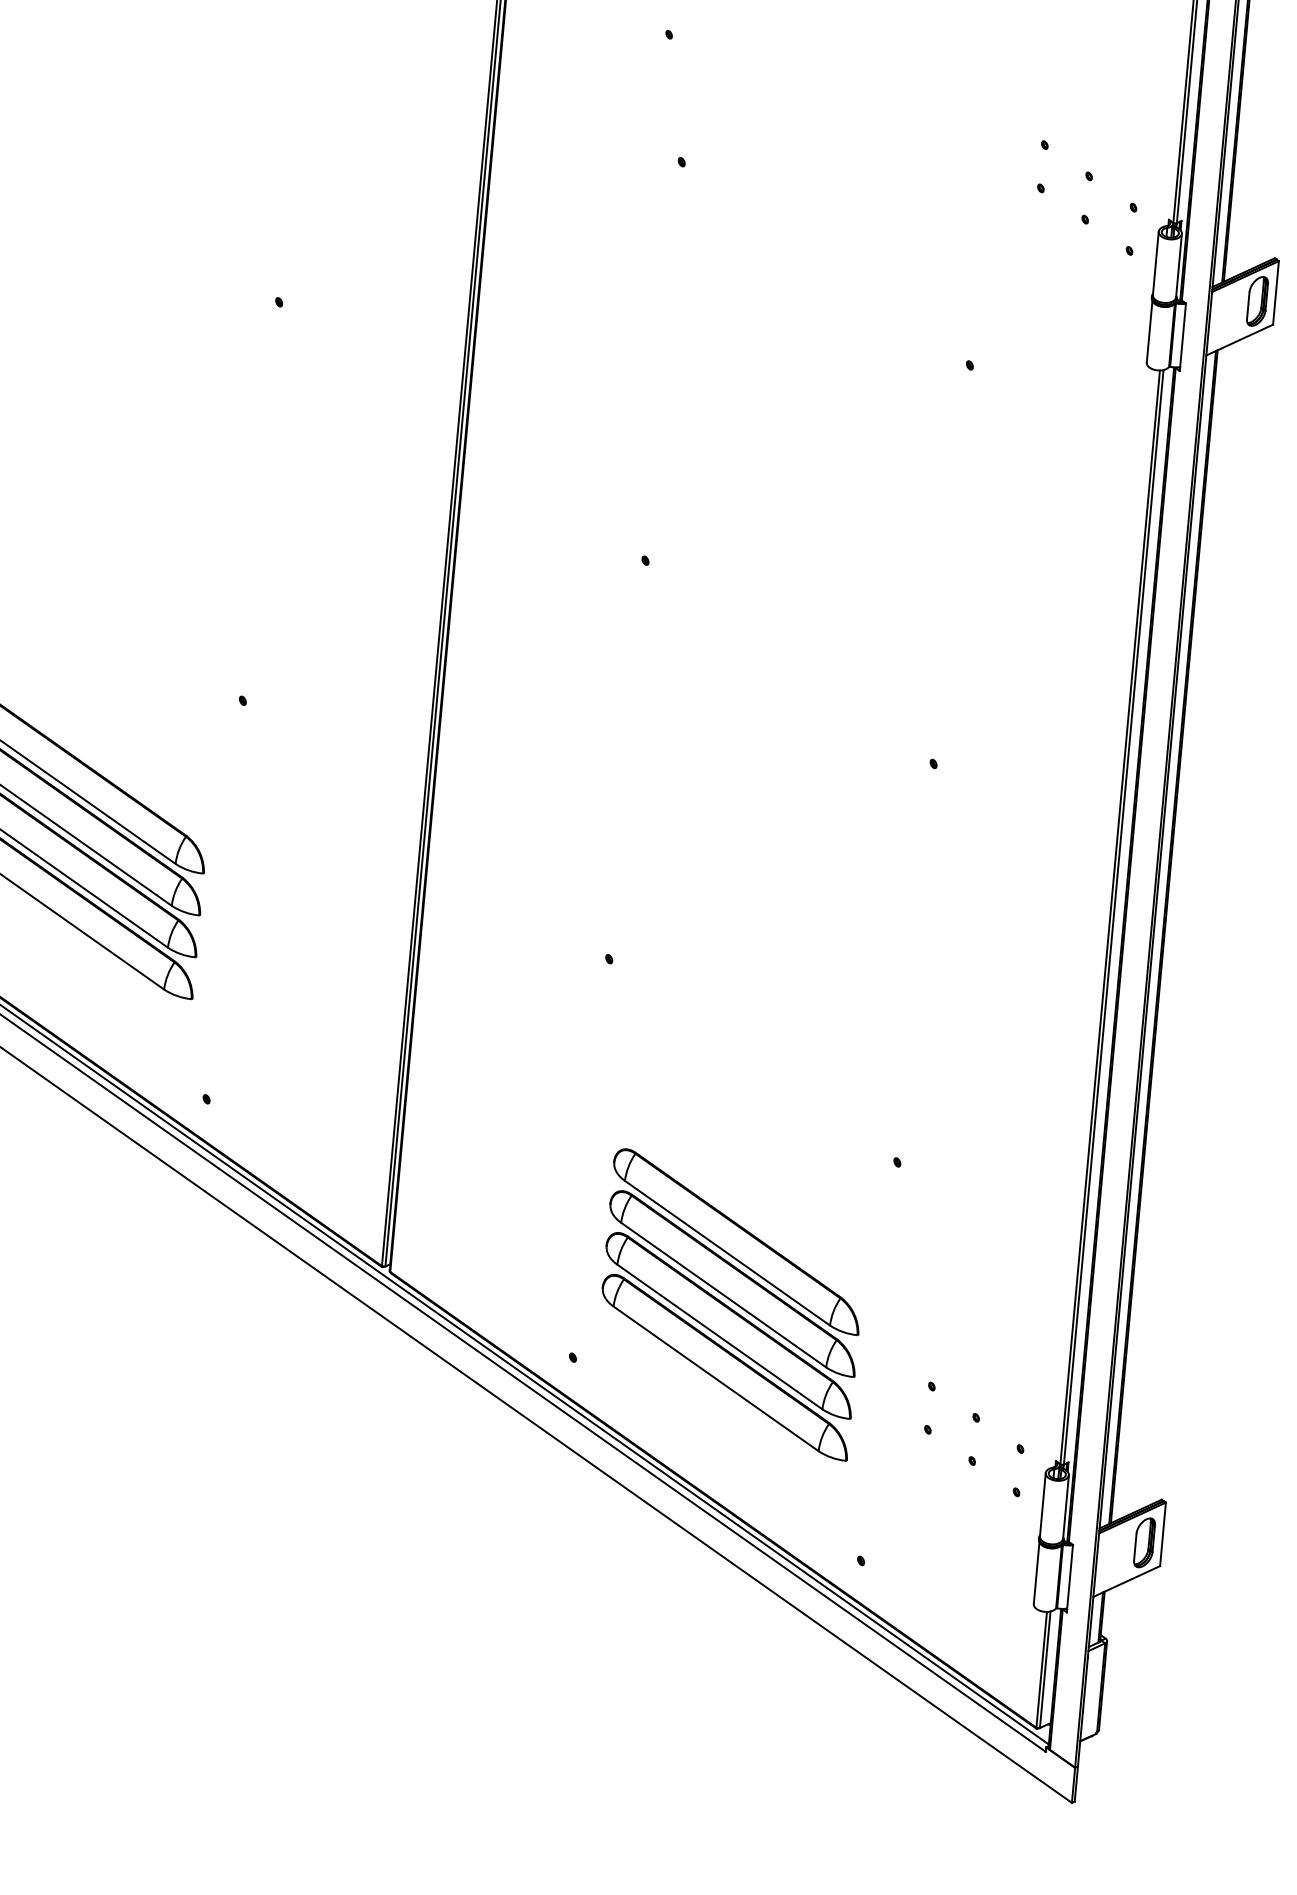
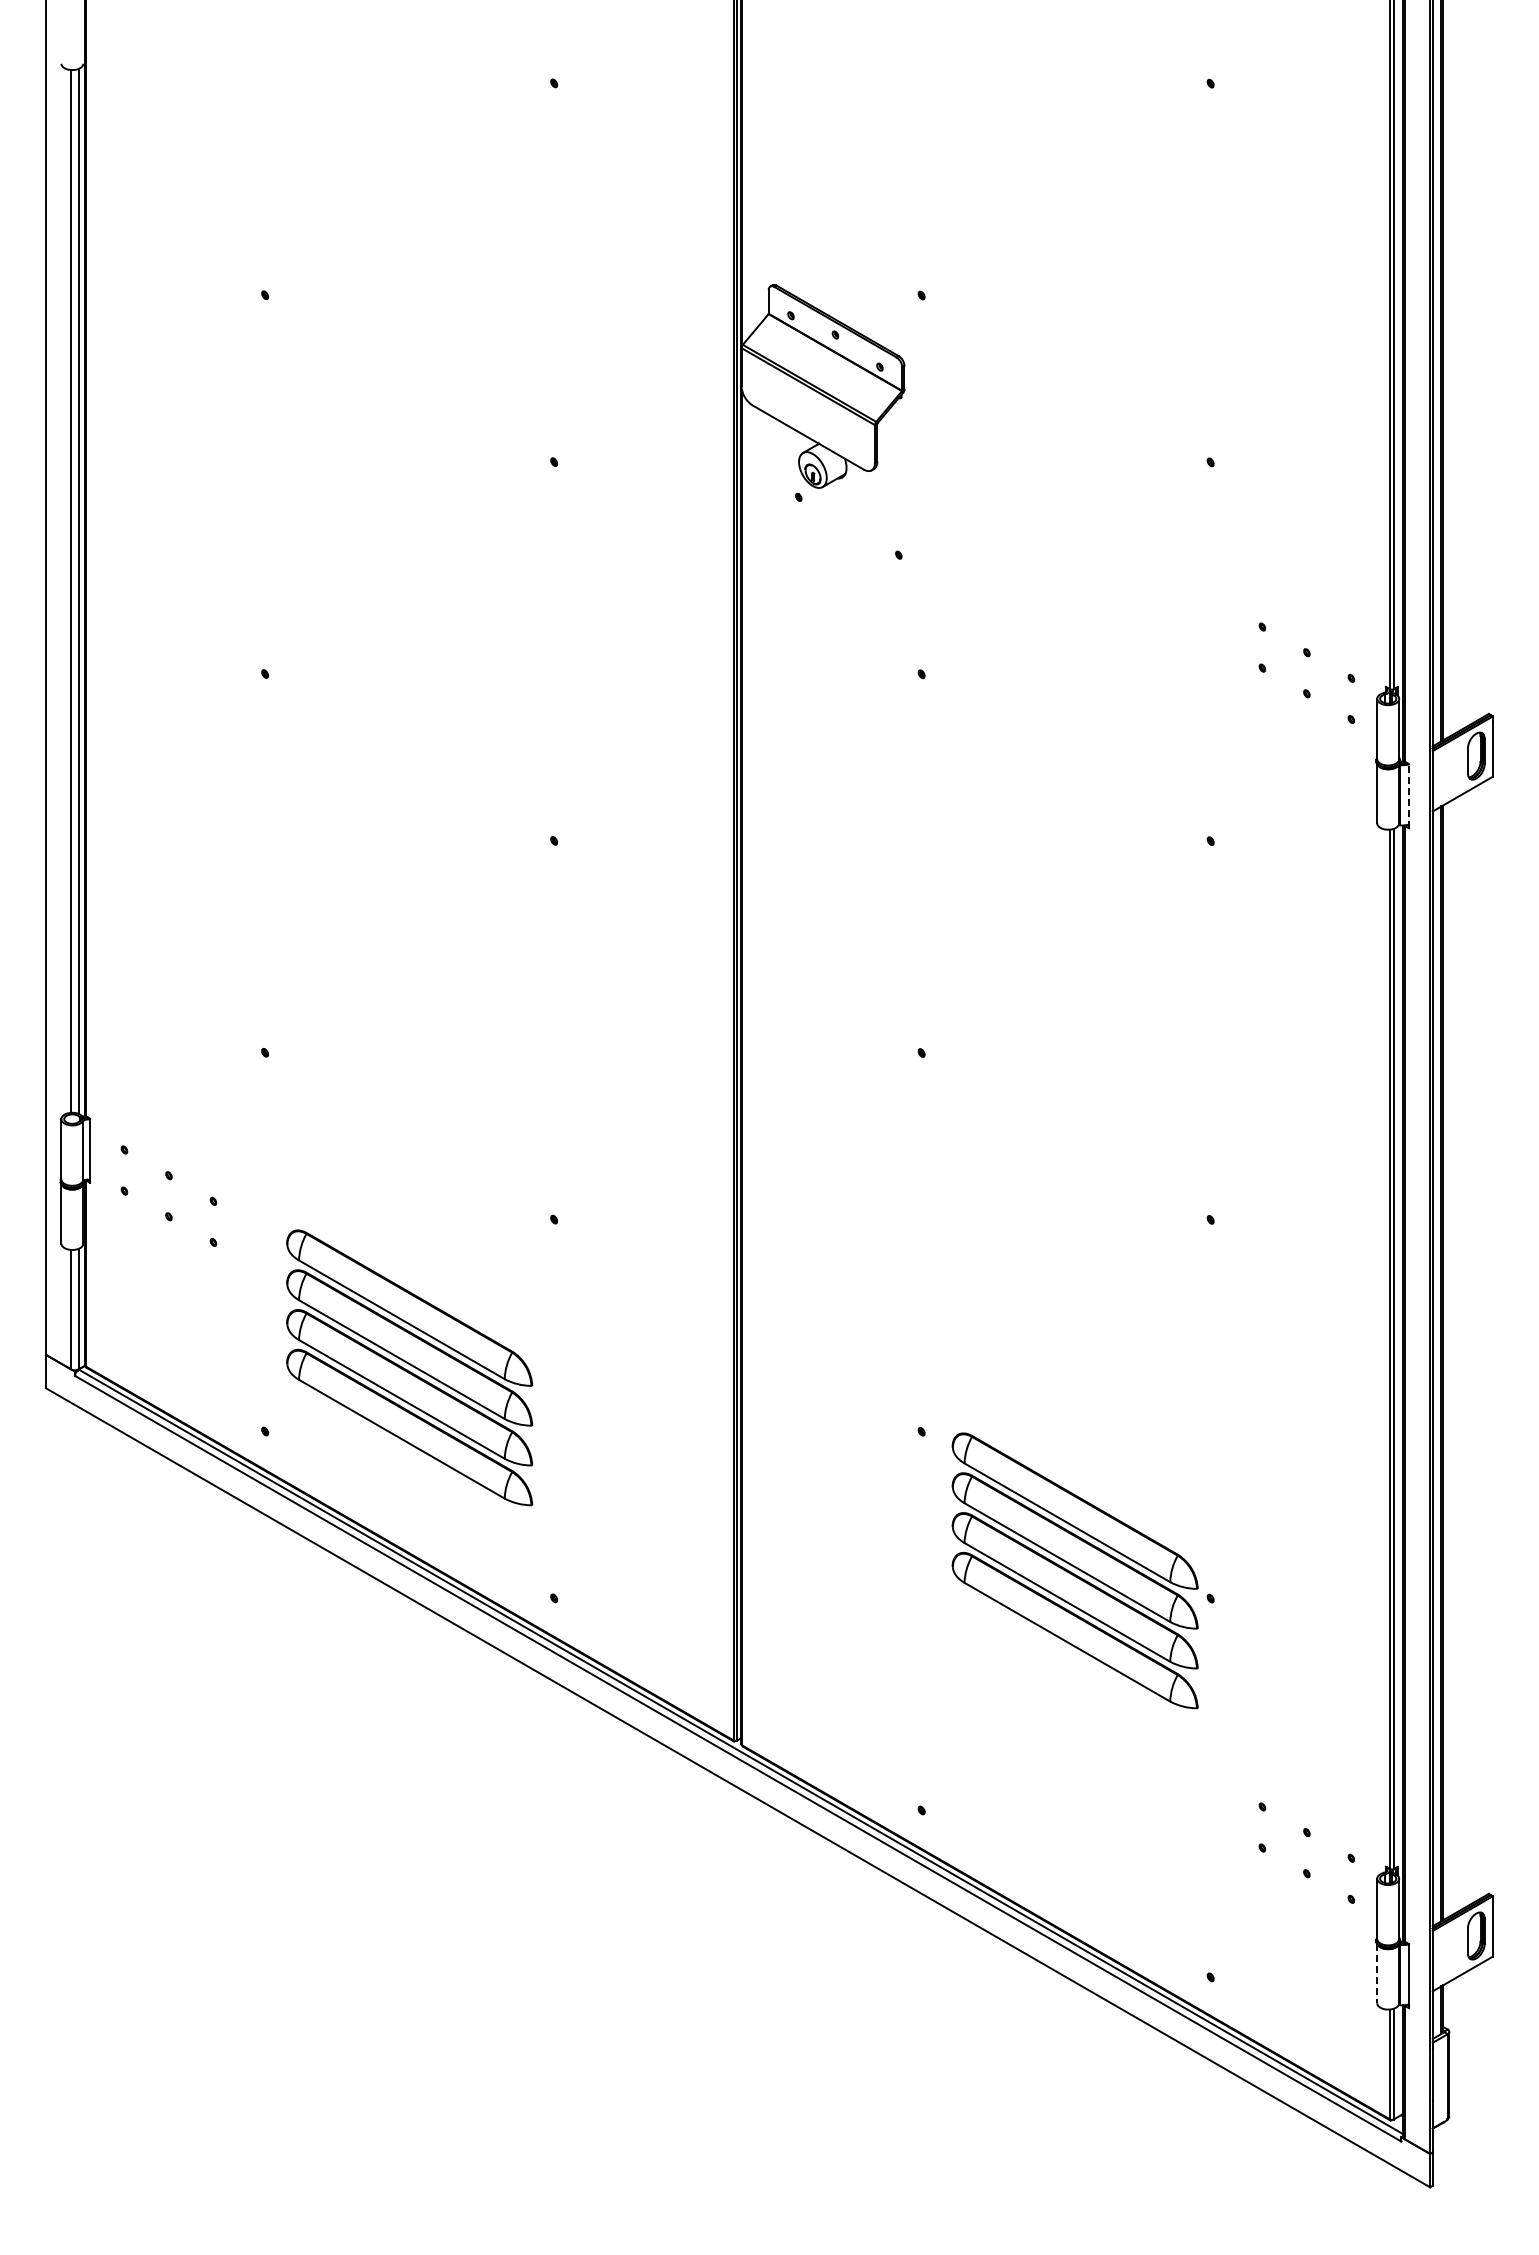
line: (1183, 336) -> (1409, 795), solid -> dashed
part: (730, 1304) -> (1074, 1570), moved
line: (1036, 1573) -> (1377, 1974), solid -> dashed

